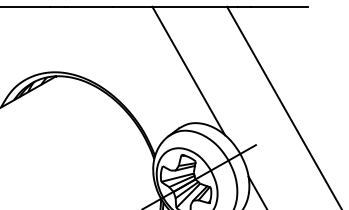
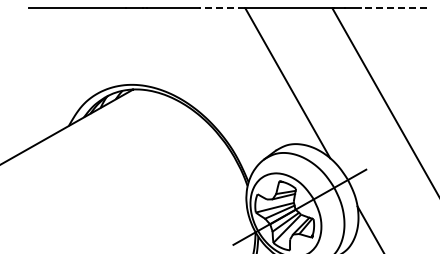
line: (131, 6) -> (221, 8), solid -> dashed
line: (279, 6) -> (393, 8), solid -> dashed

